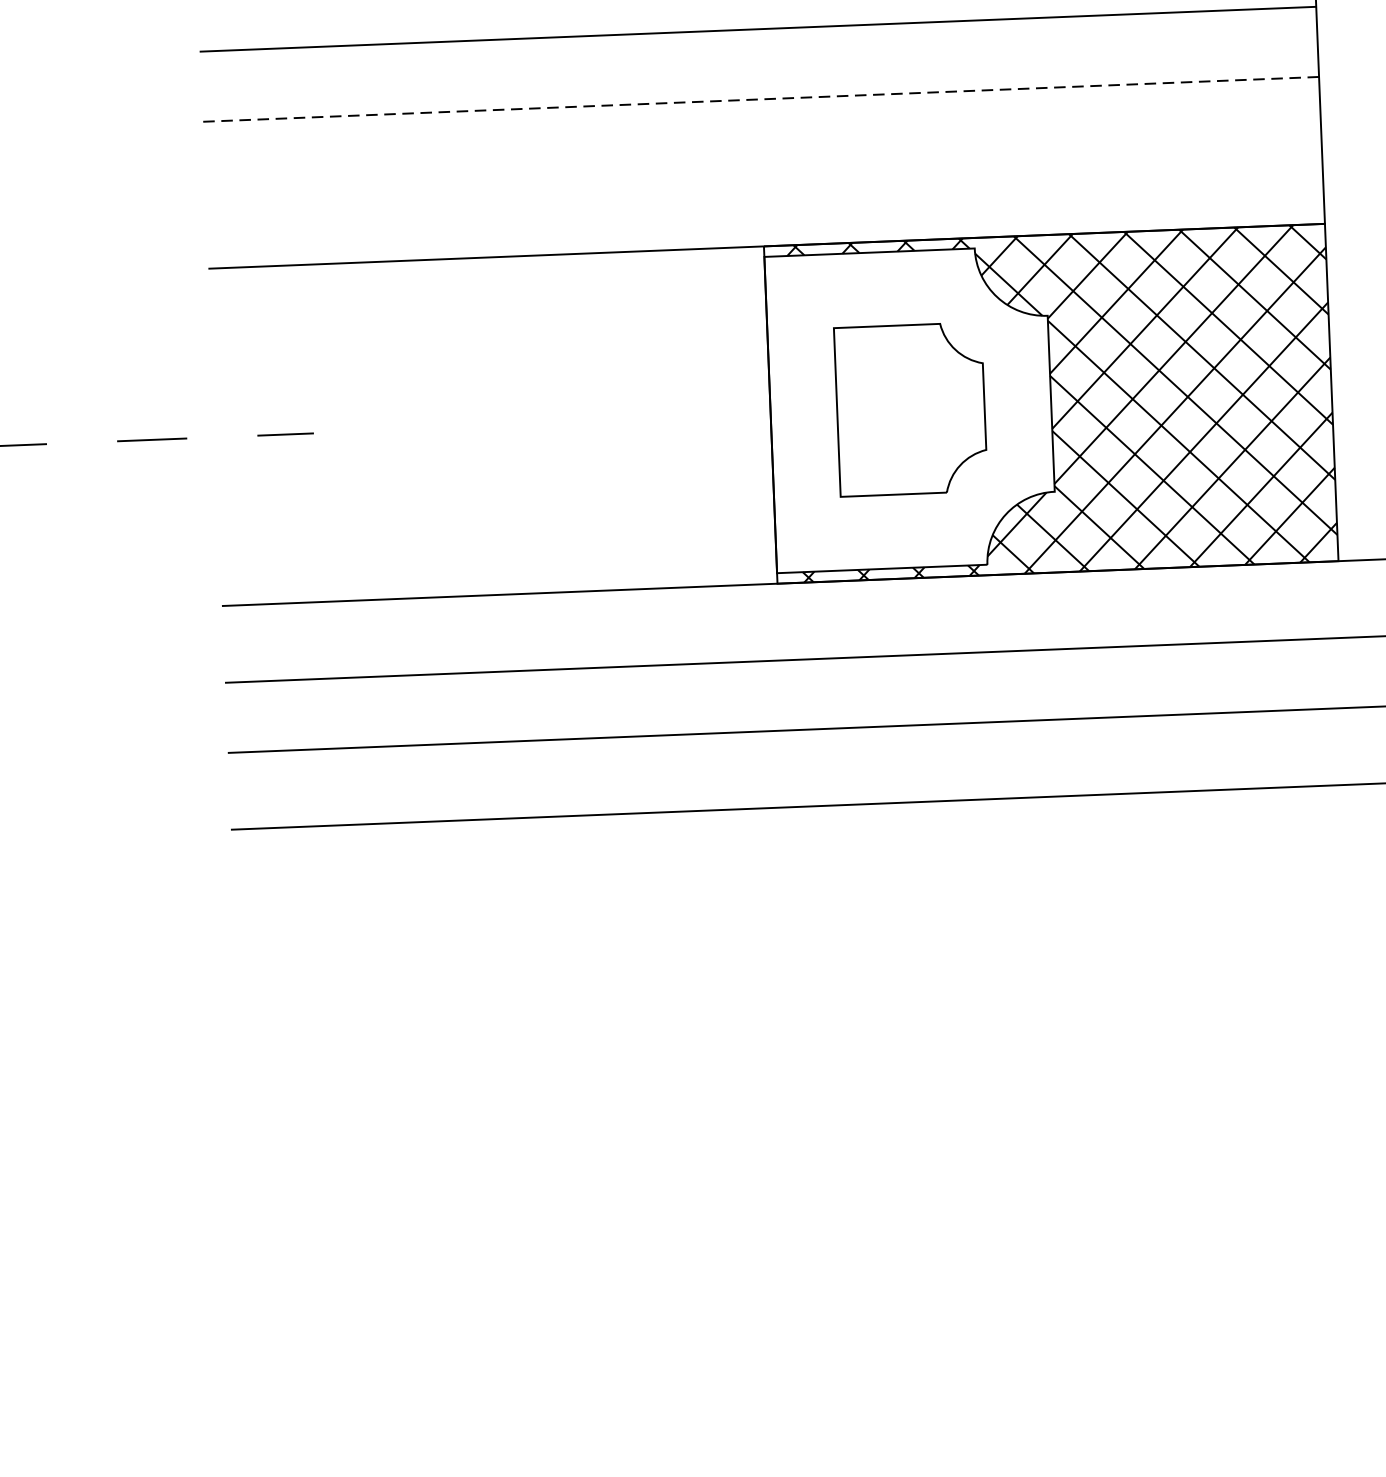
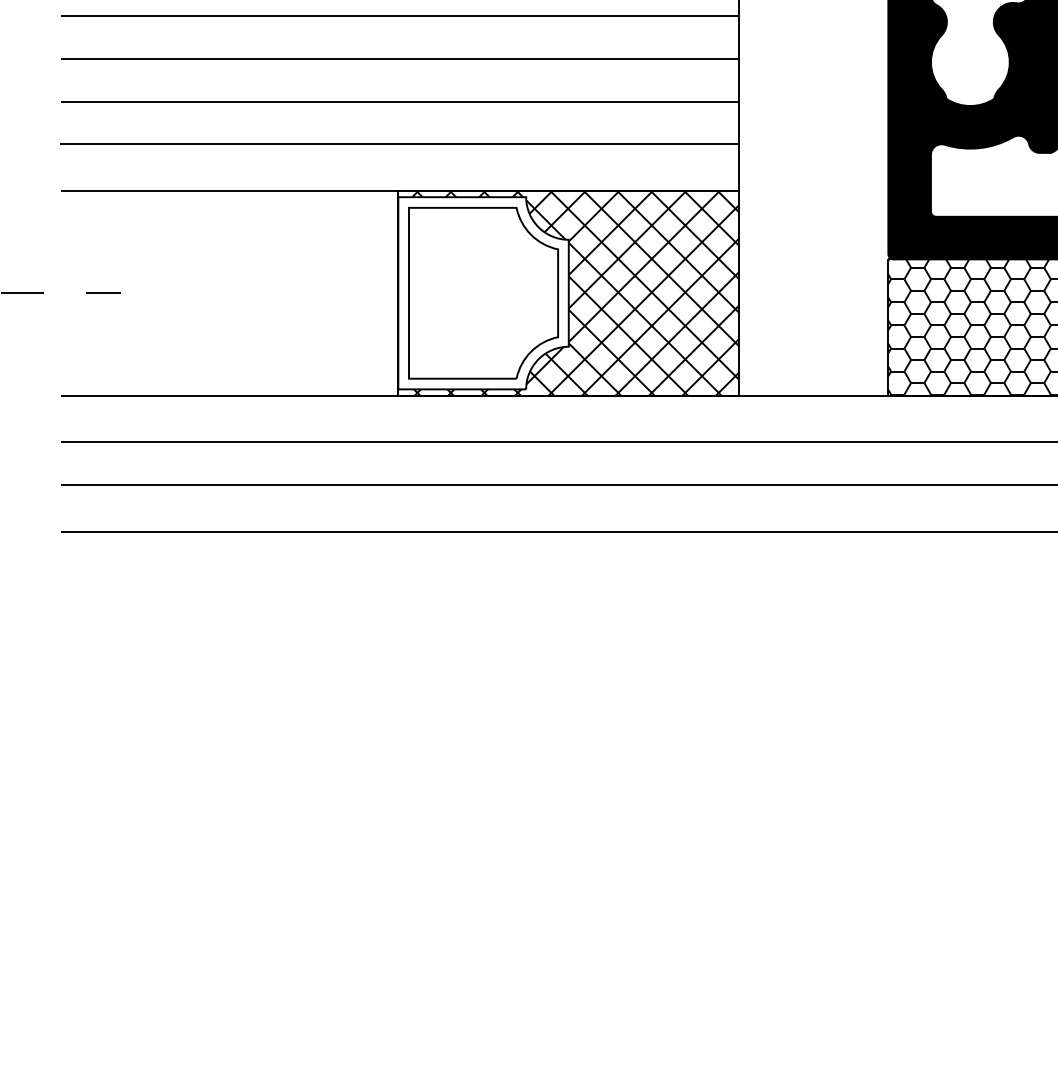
line: (759, 99) -> (399, 101), dashed -> solid
line: (762, 170) -> (399, 144), added
part: (910, 409) -> (483, 293), size x1.67

